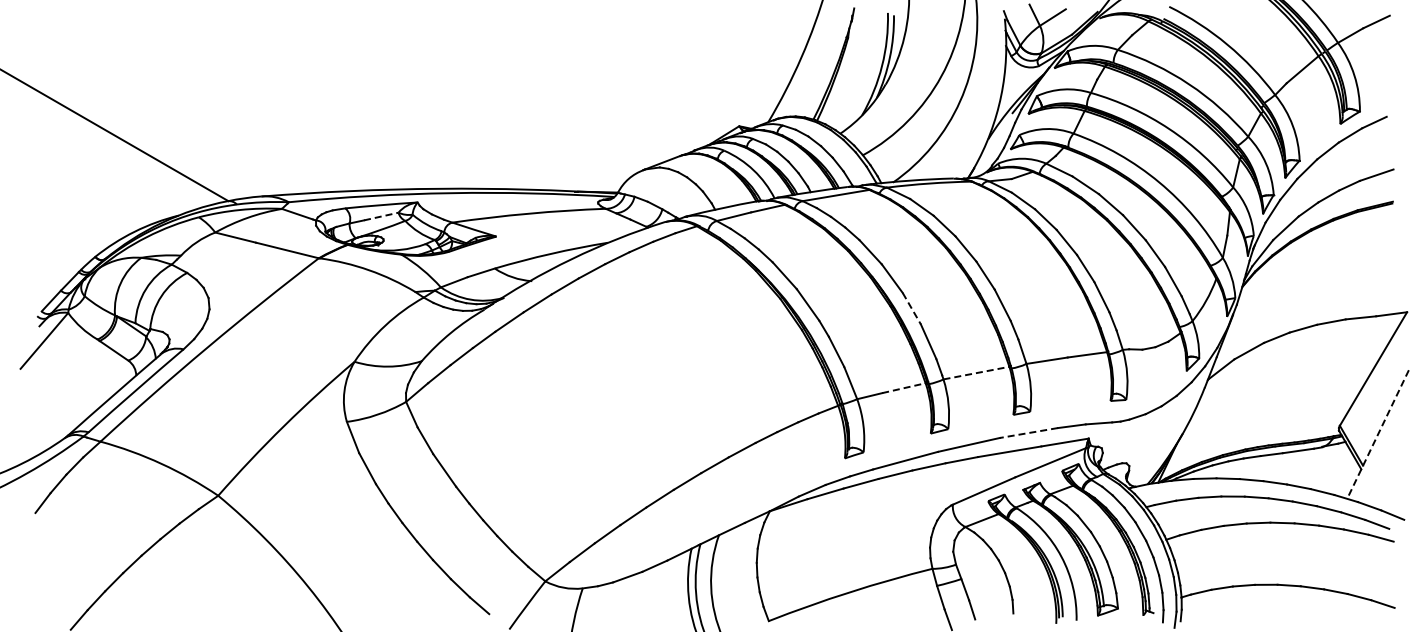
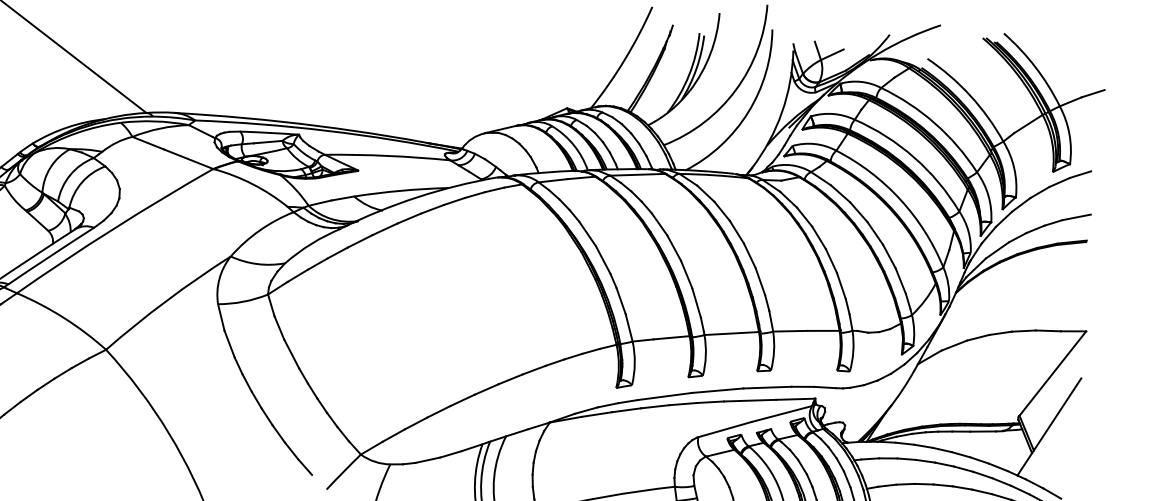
line: (381, 216) -> (268, 142), dashed -> solid
line: (912, 309) -> (687, 275), dashed -> solid
line: (976, 373) -> (731, 333), dashed -> solid
line: (904, 388) -> (671, 338), dashed -> solid
line: (1028, 433) -> (767, 387), dashed -> solid
line: (1377, 434) -> (1048, 426), dashed -> solid

